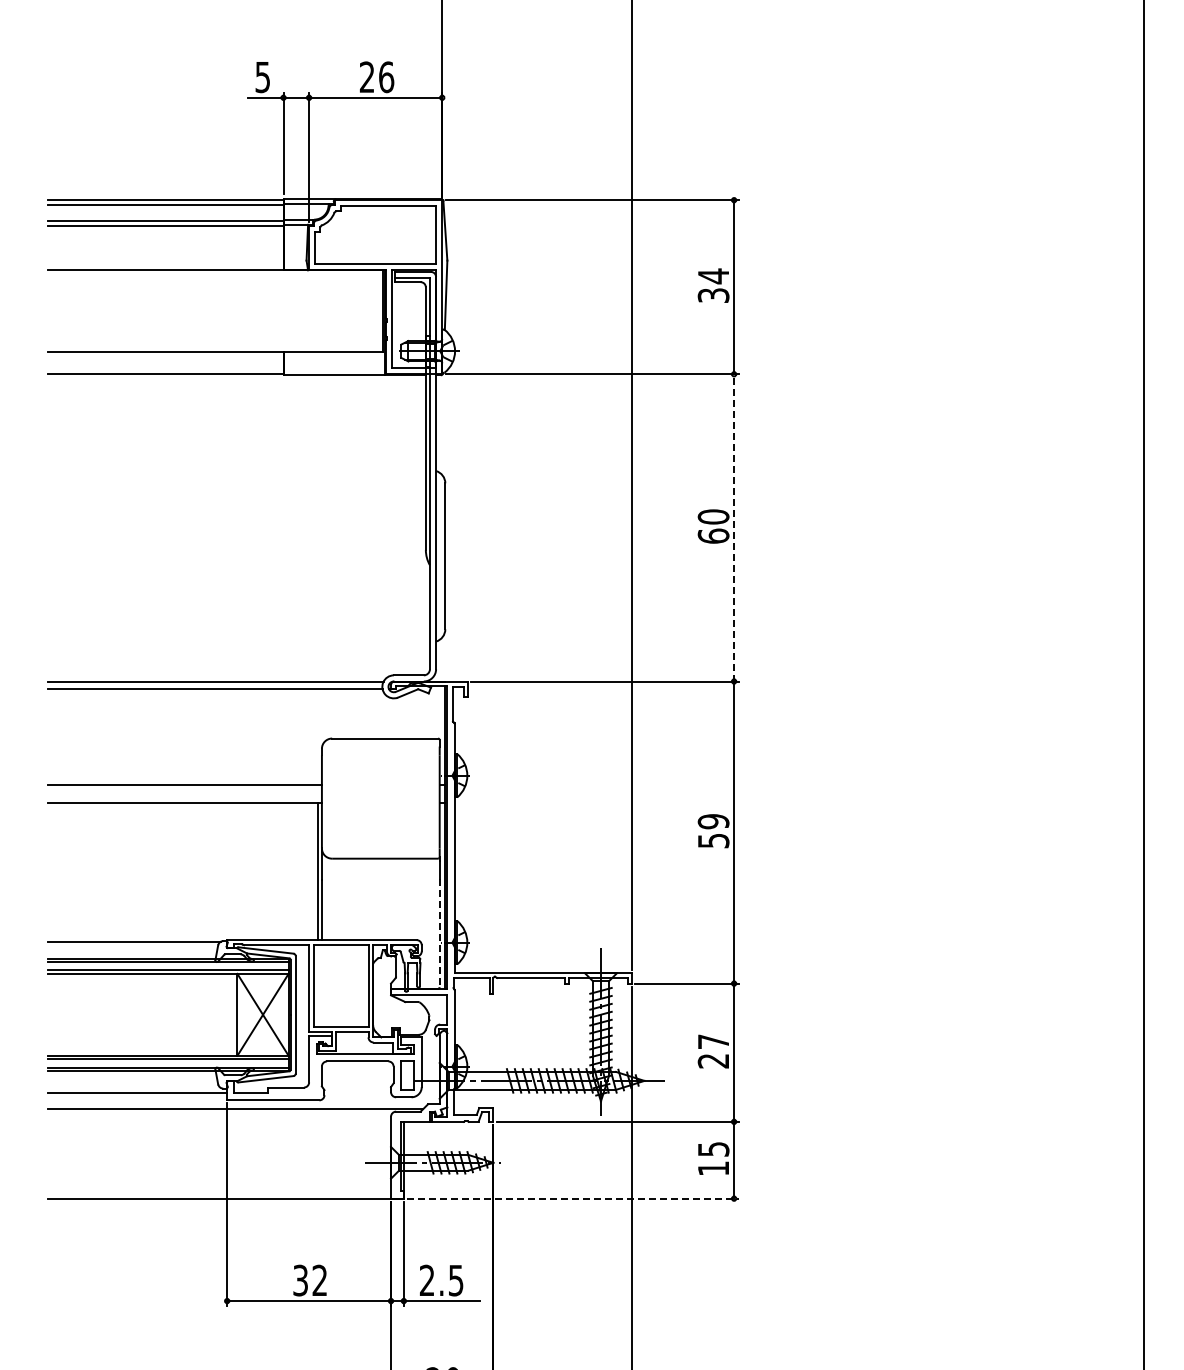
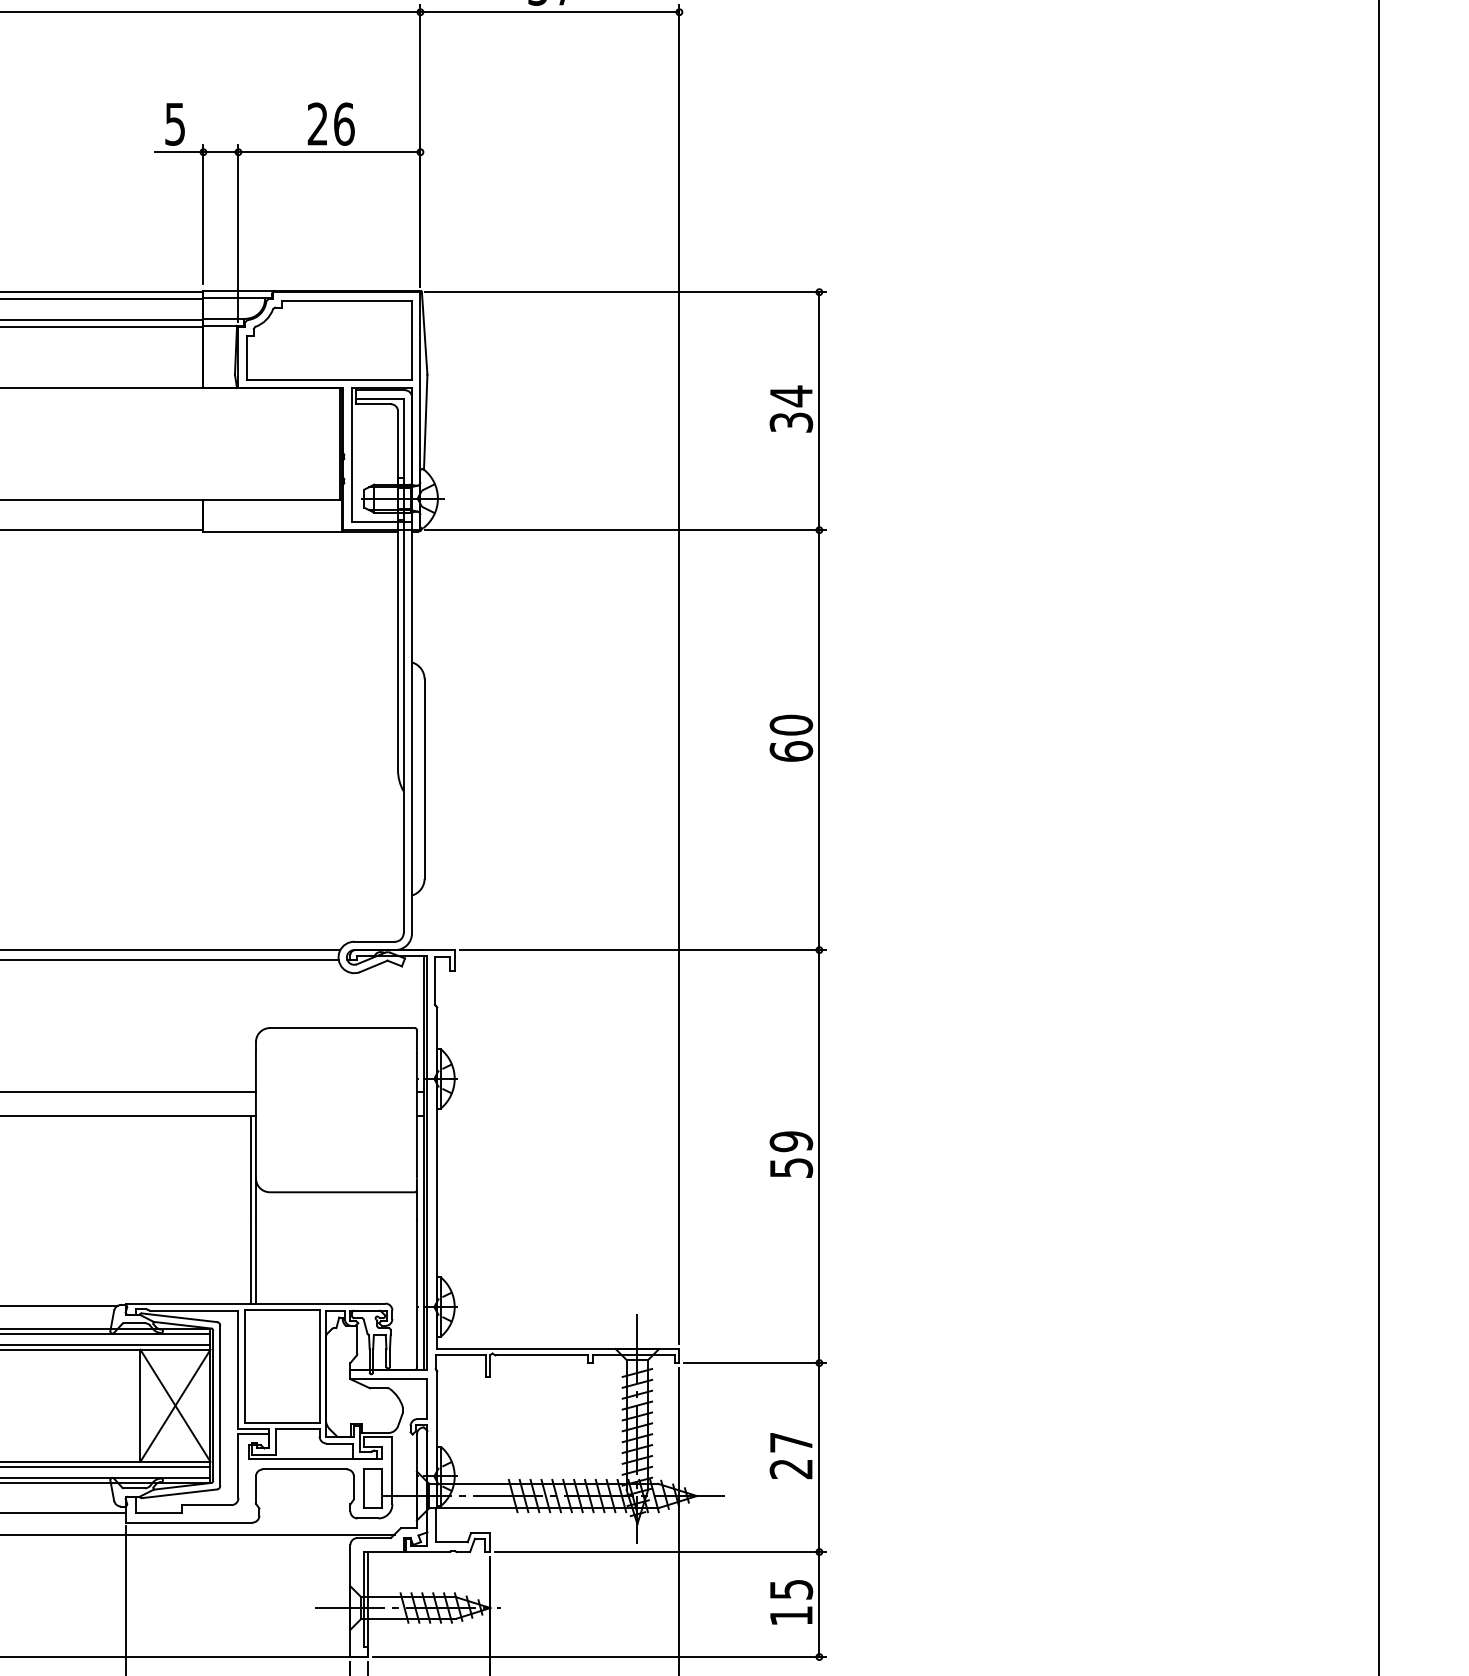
line: (734, 527) -> (819, 739), dashed -> solid
line: (439, 932) -> (416, 1293), dashed -> solid
line: (573, 1198) -> (599, 1656), dashed -> solid

